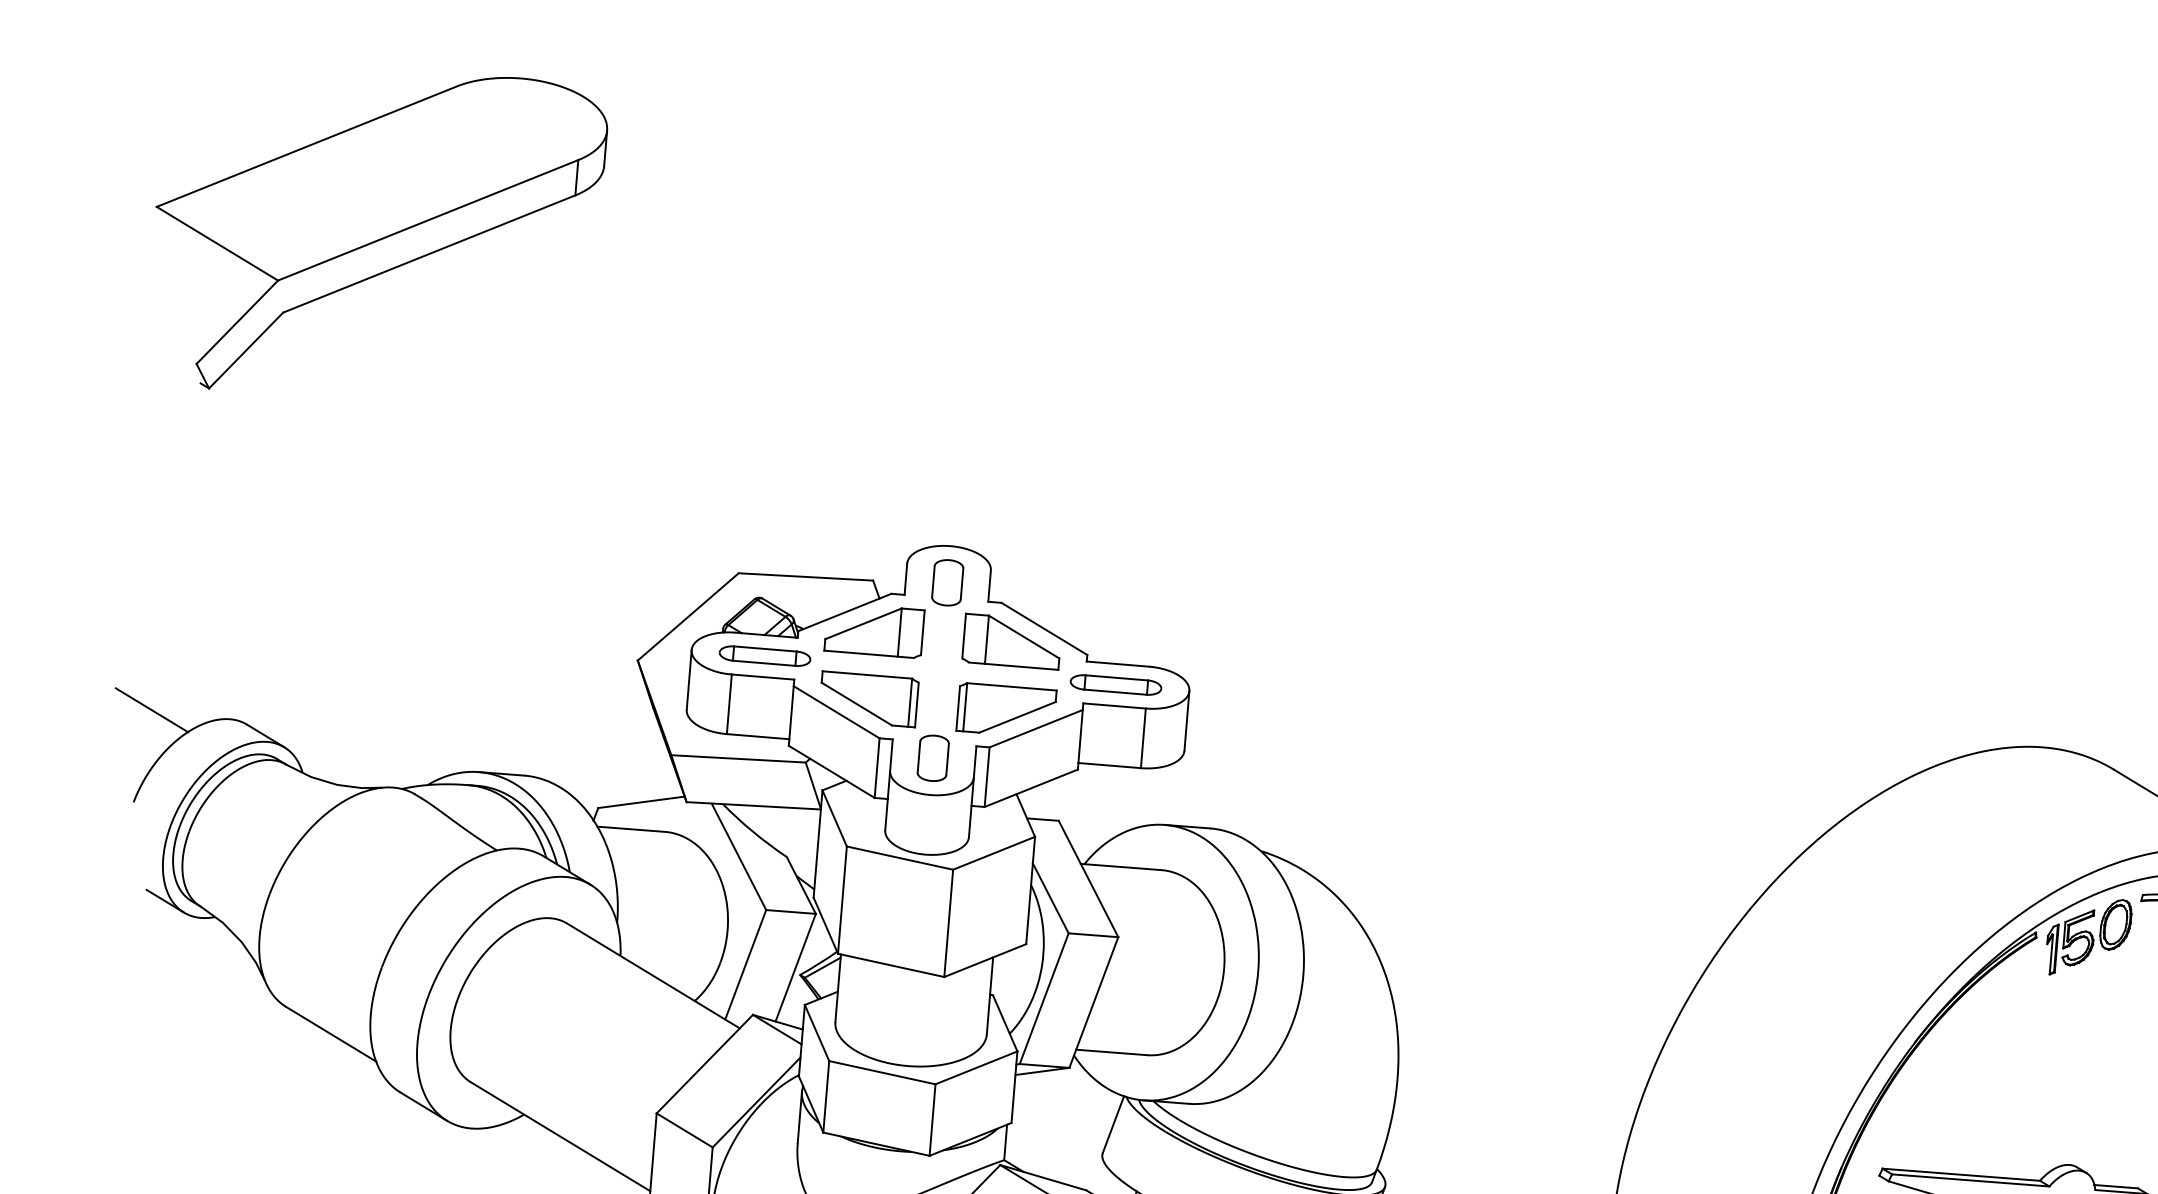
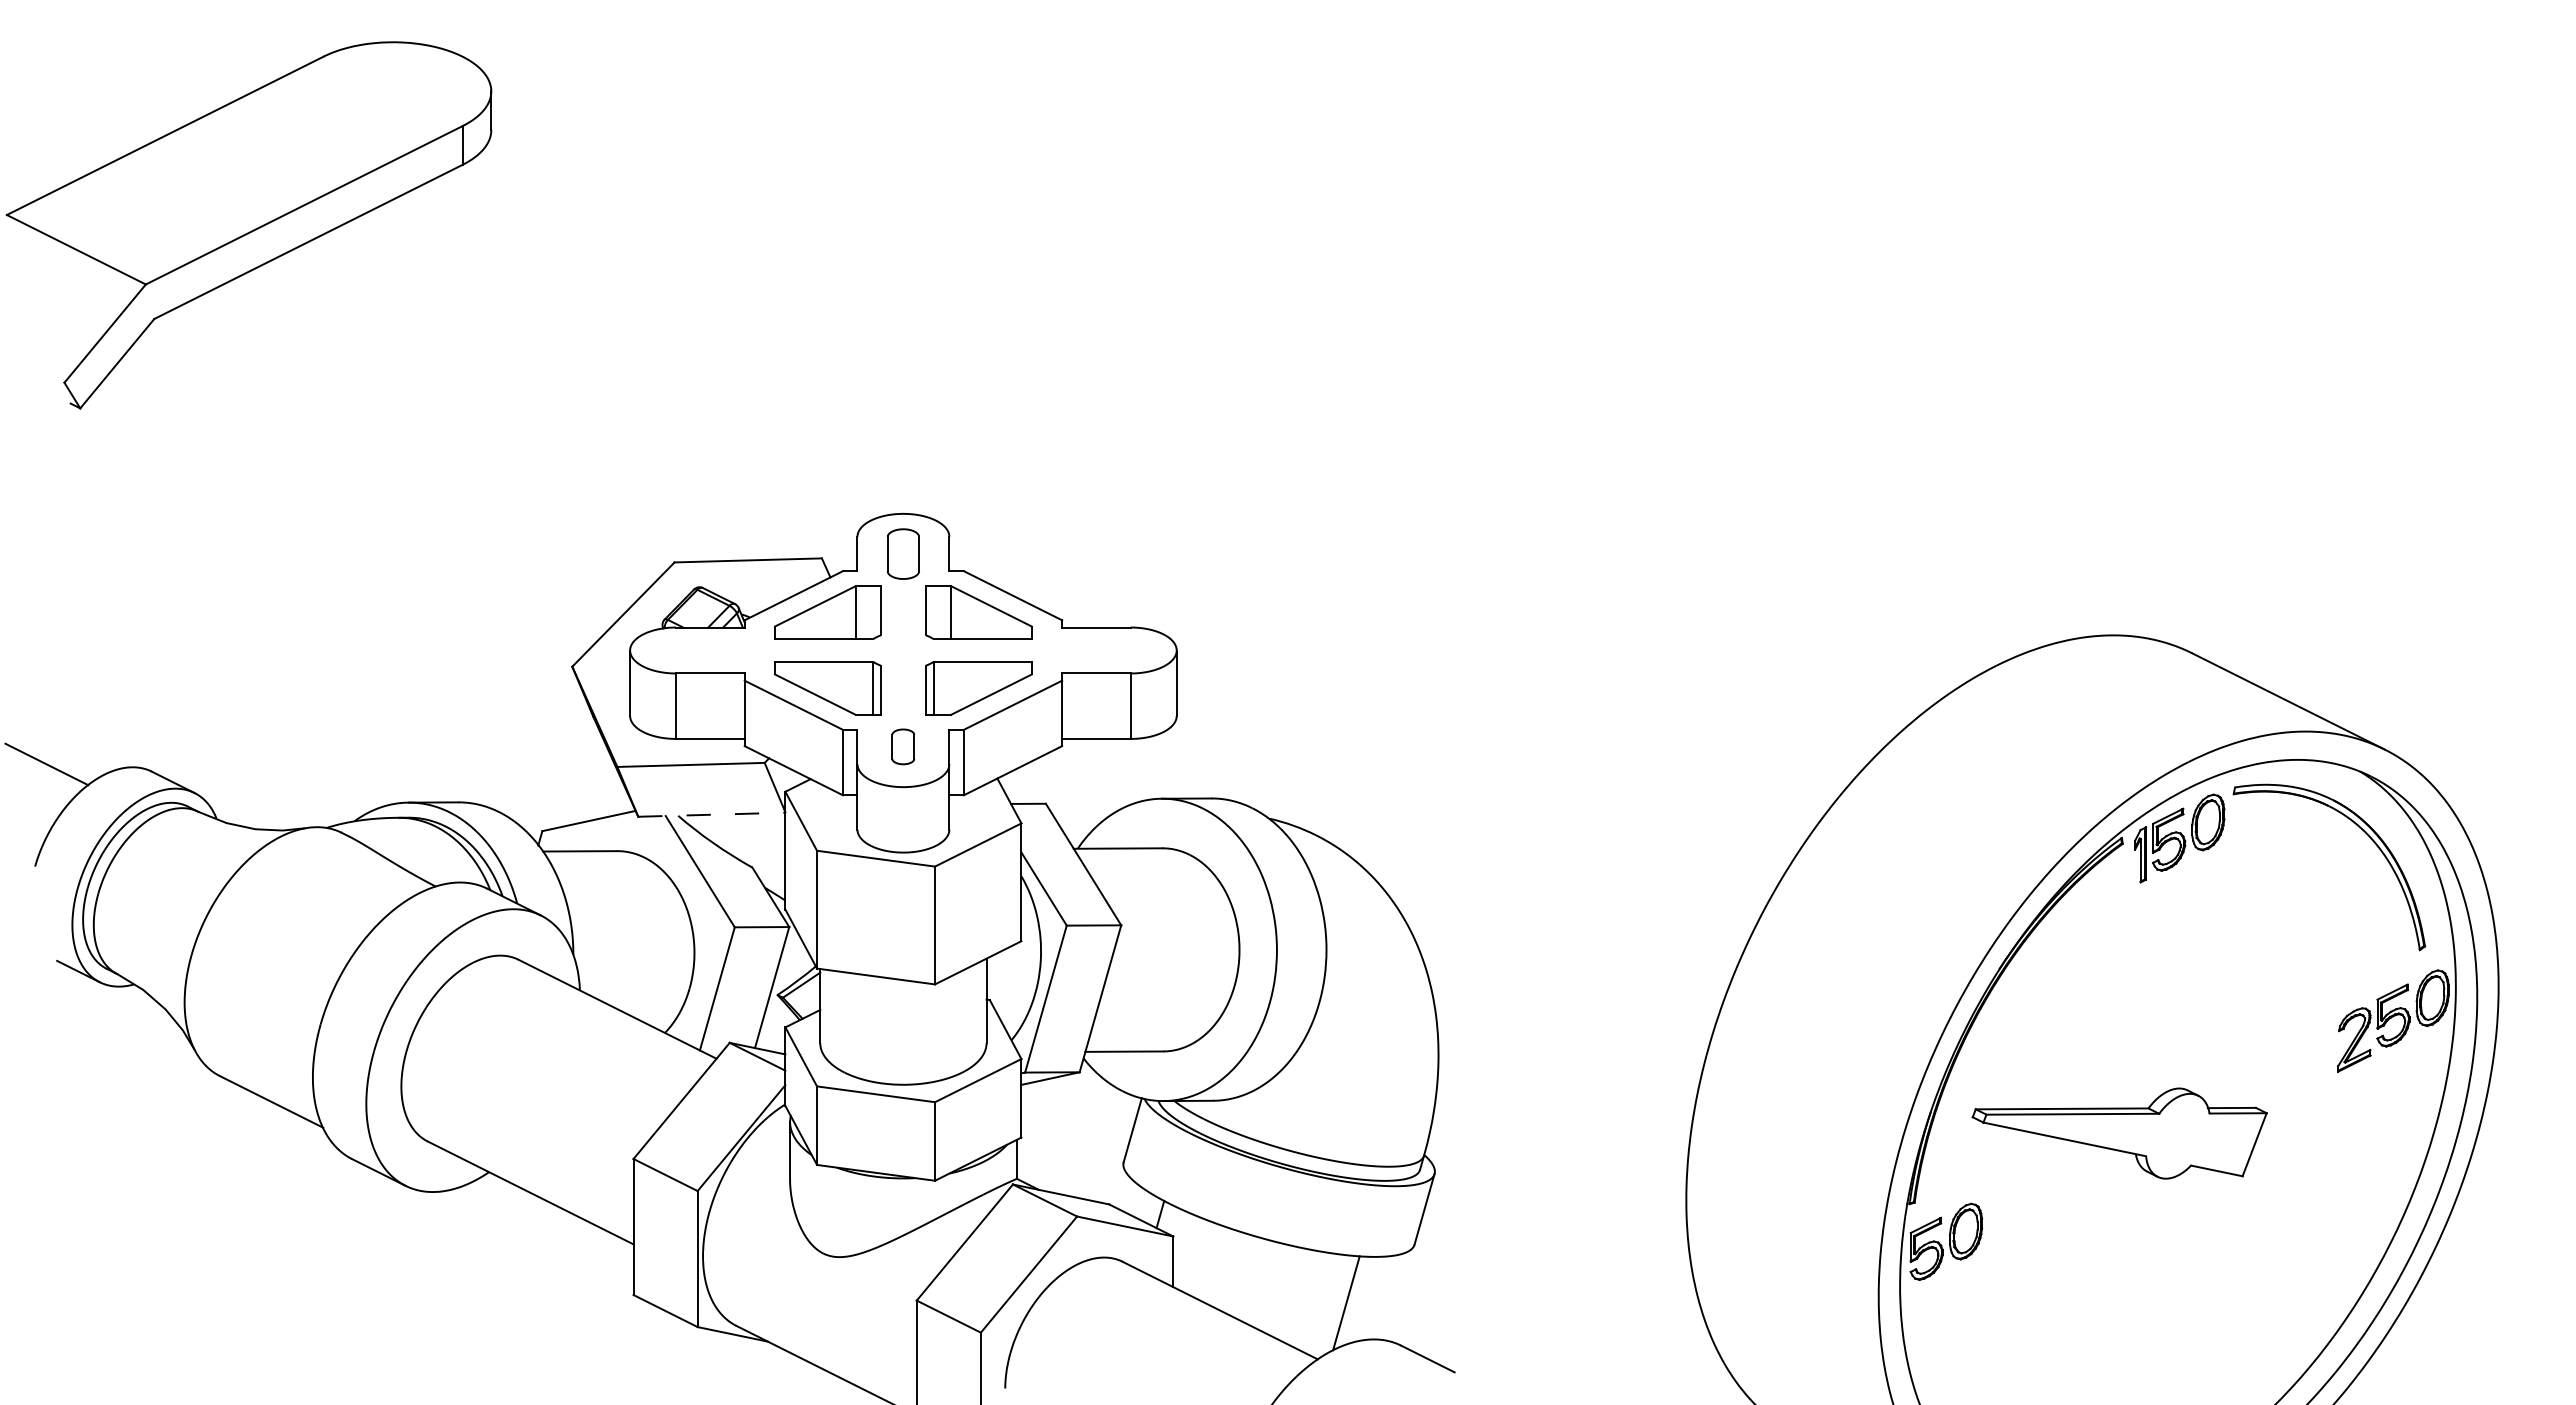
part: (764, 656) -> (710, 650), removed
part: (1115, 684) -> (1095, 650), removed
part: (932, 757) -> (902, 746), size x0.7
line: (753, 805) -> (711, 814), solid -> dashed

